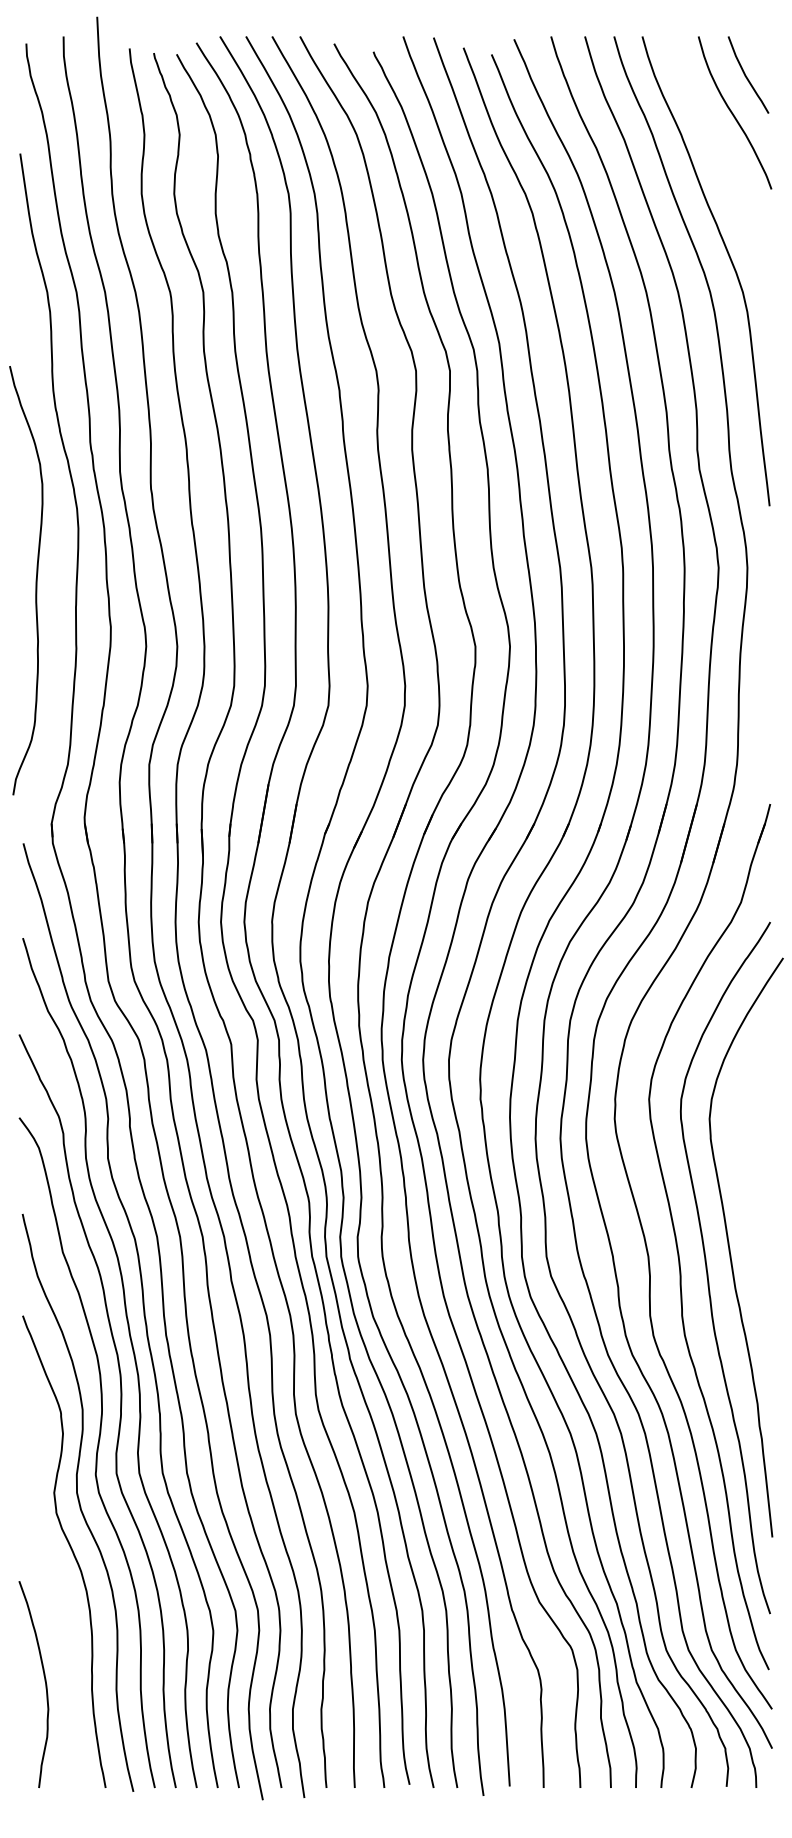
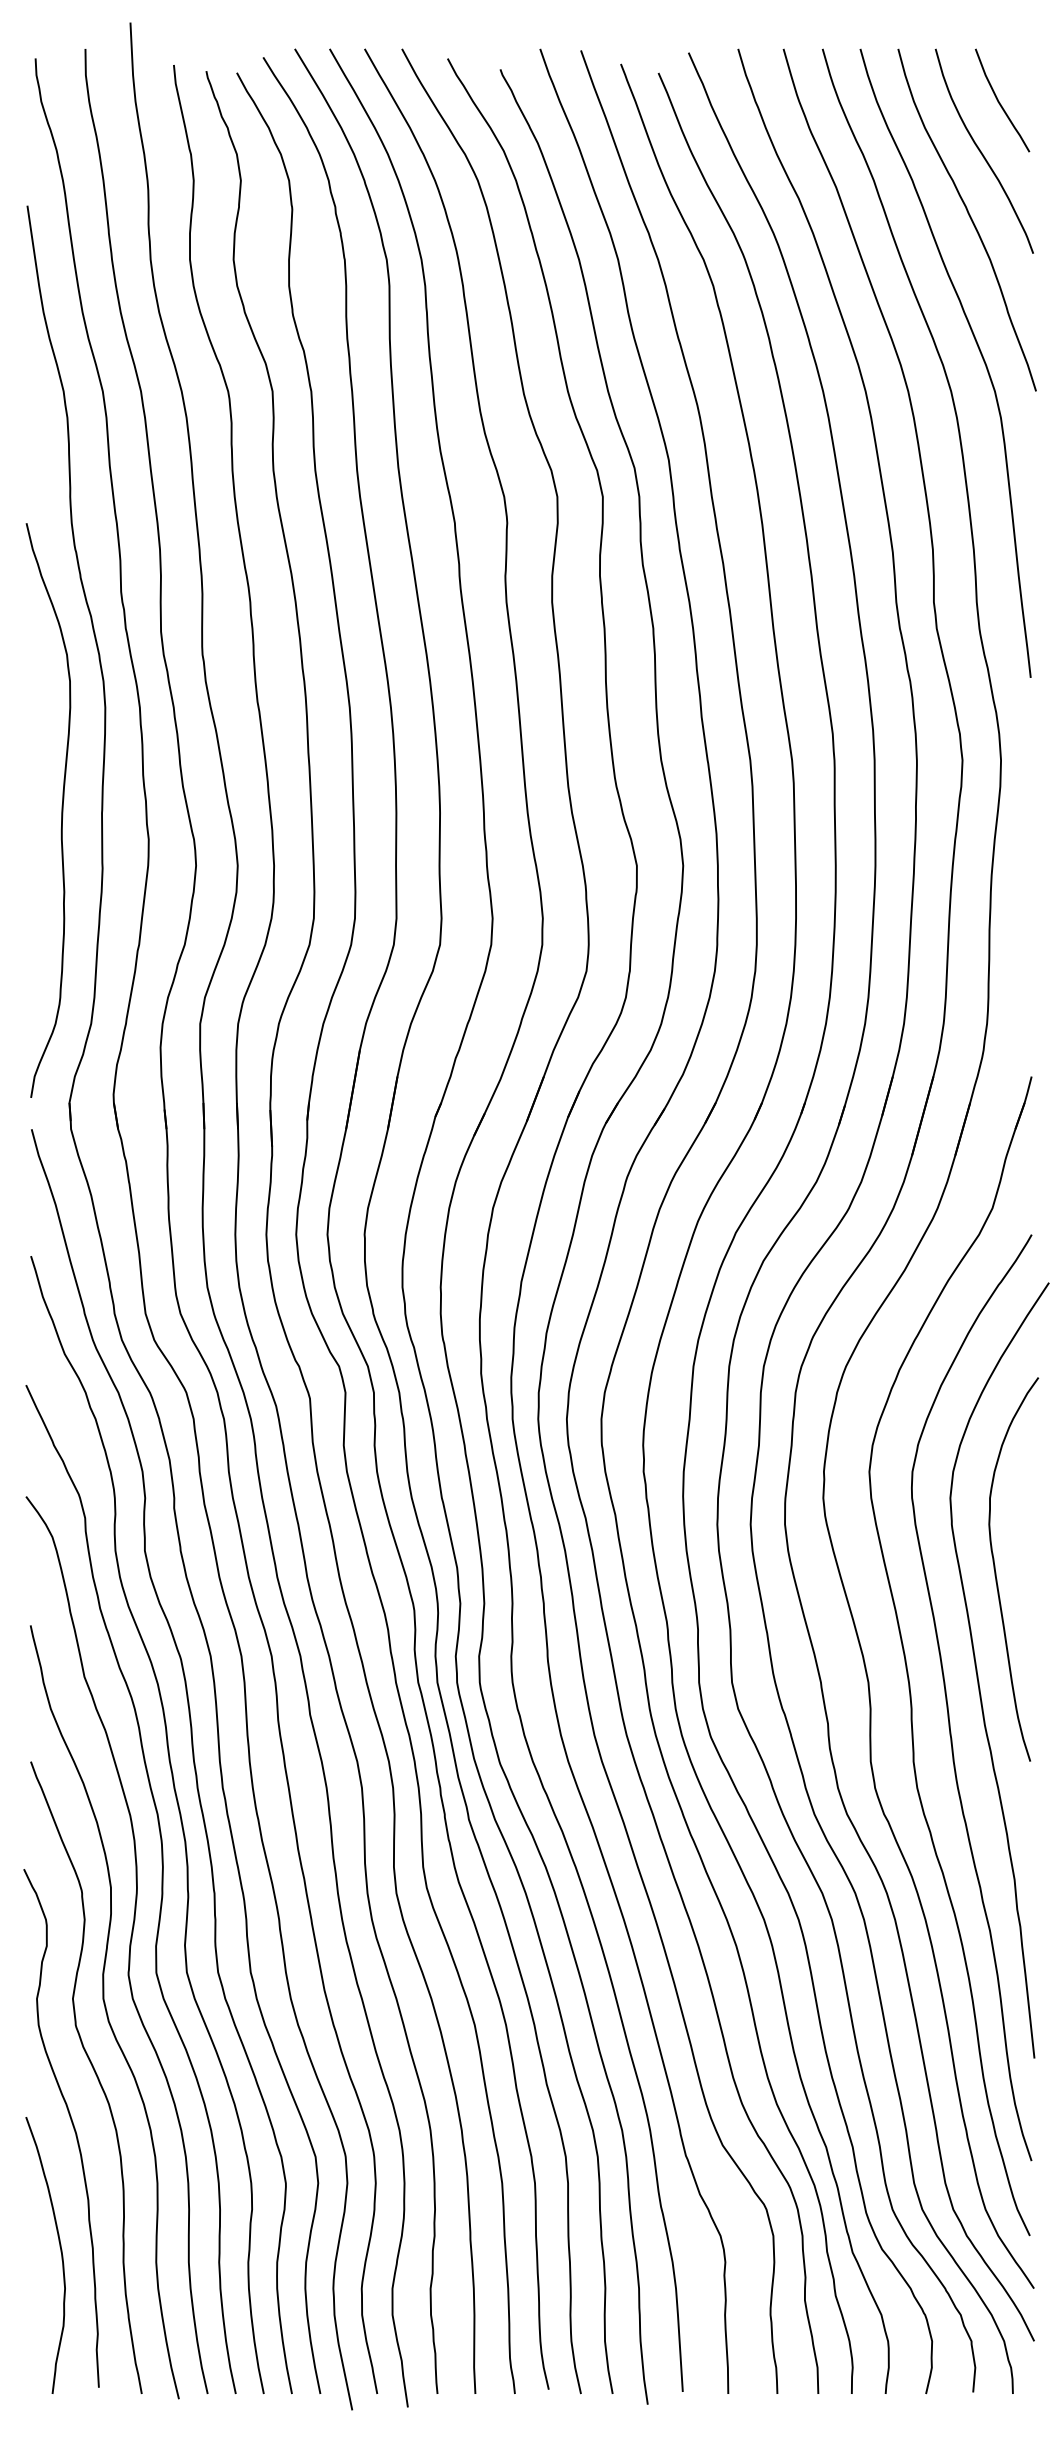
curve: (723, 162) -> (969, 217), added
curve: (35, 580) -> (61, 810), moved
curve: (744, 1174) -> (996, 1572), added
curve: (53, 1585) -> (71, 2123), added

